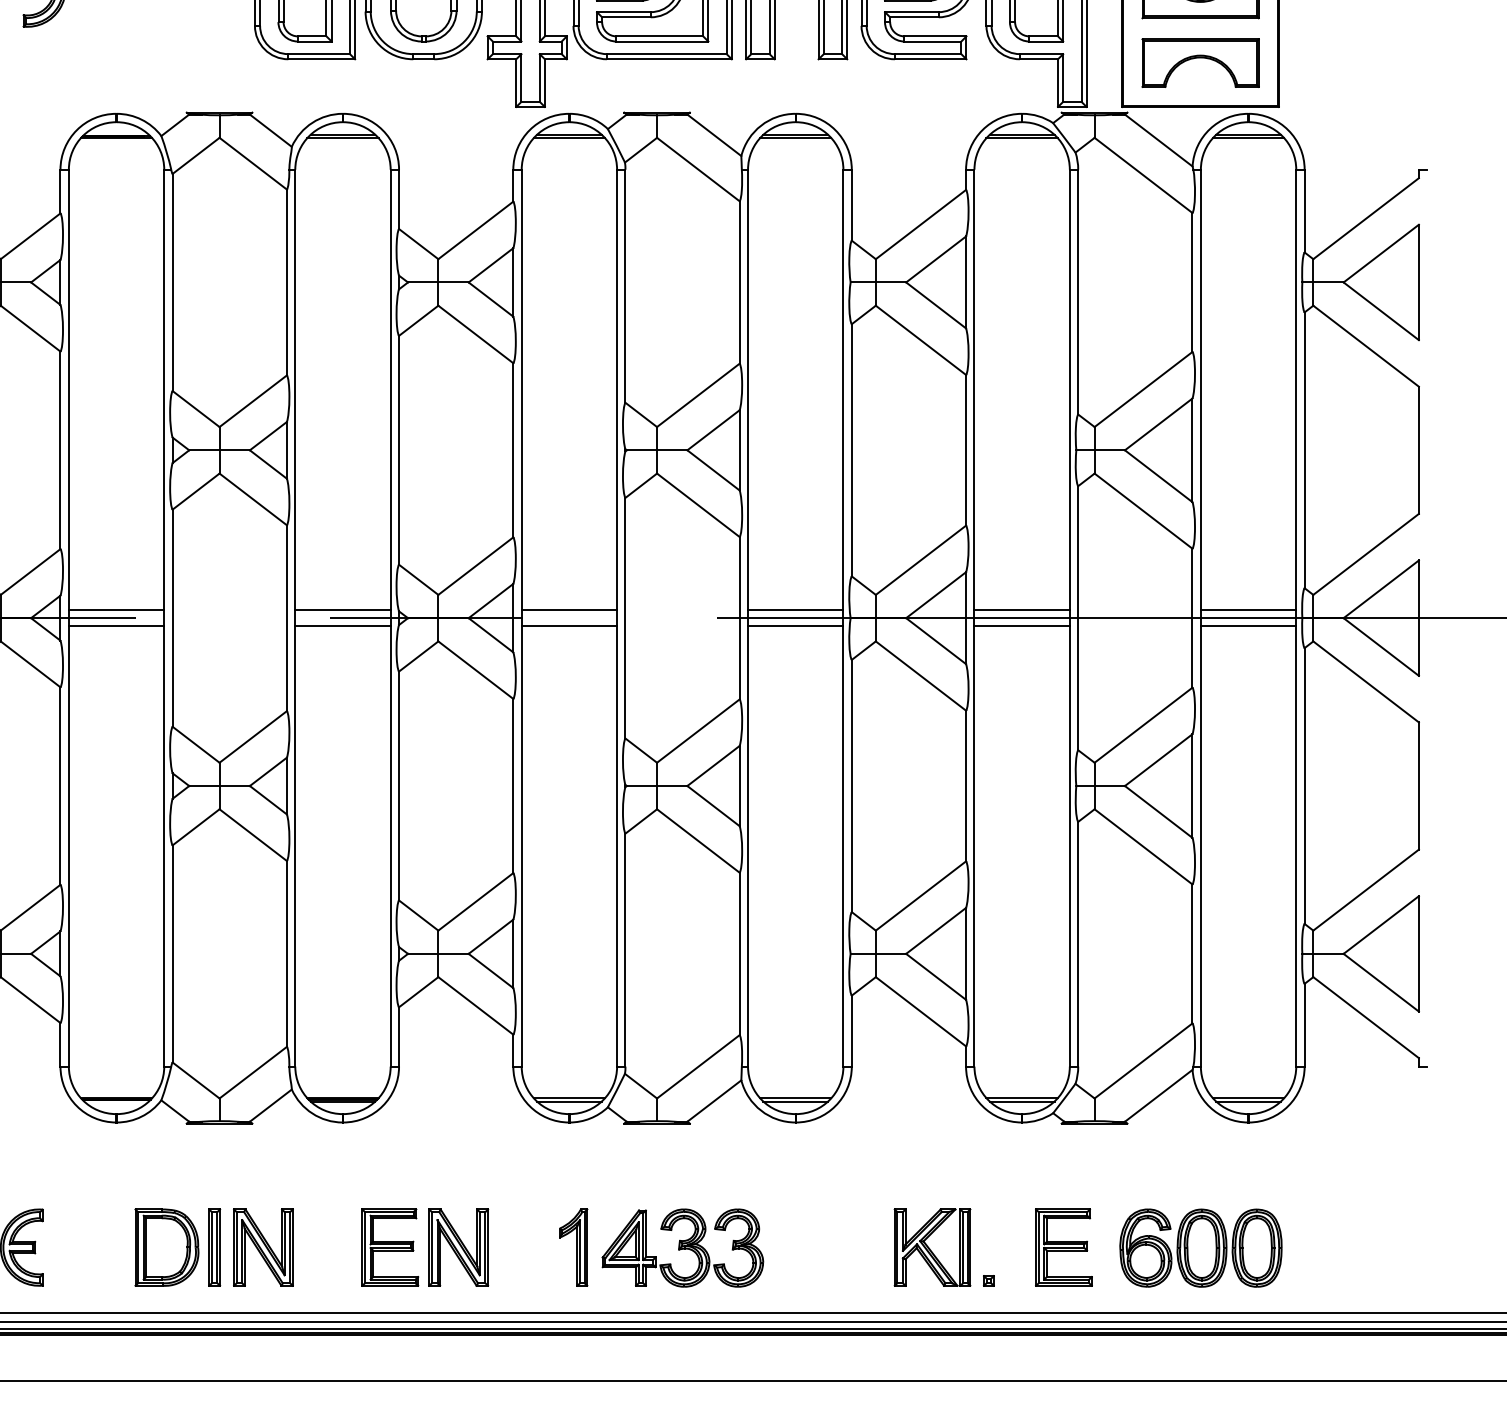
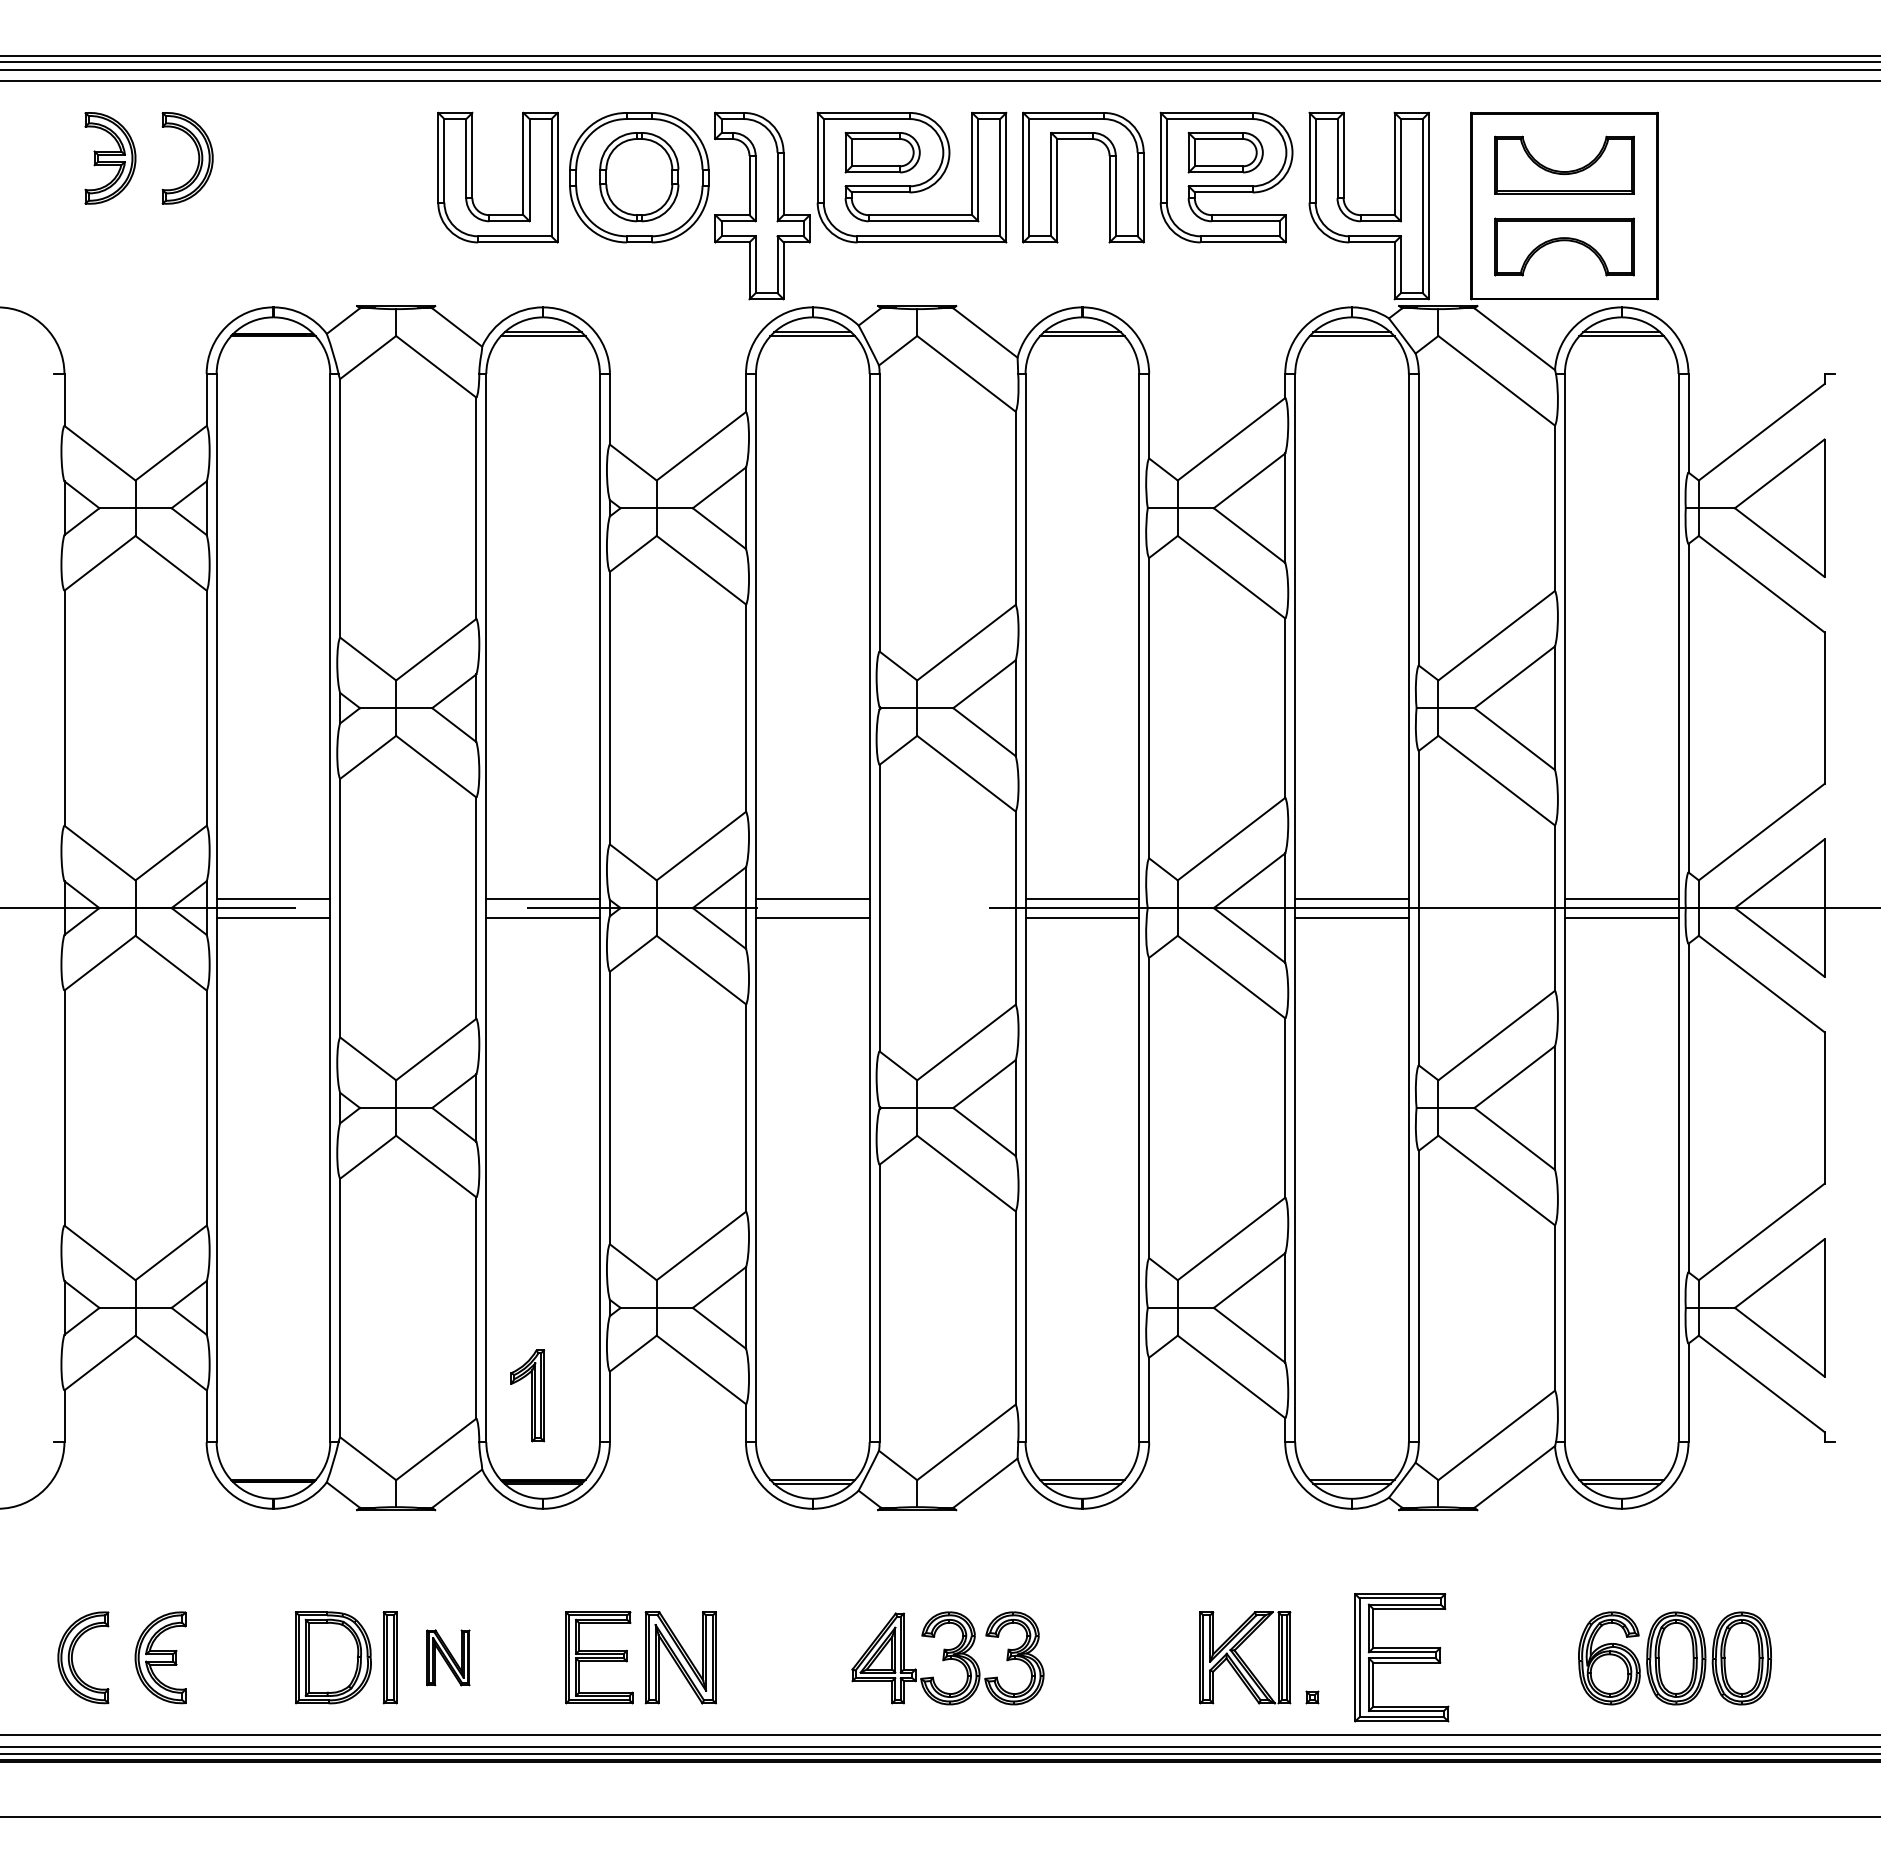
part: (263, 1247) -> (448, 1657), size x0.6
part: (573, 1247) -> (527, 1395), moved
part: (1063, 1247) -> (1401, 1657), size x1.4
part: (1200, 1248) -> (1674, 1658), moved

